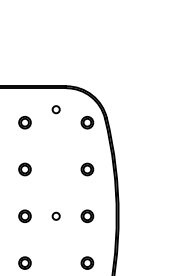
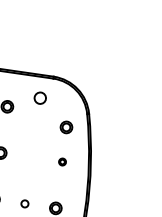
circle: (55, 109) -> (39, 98), size x1.6
part: (87, 122) -> (66, 127), moved
part: (87, 169) -> (62, 162), size x0.6

